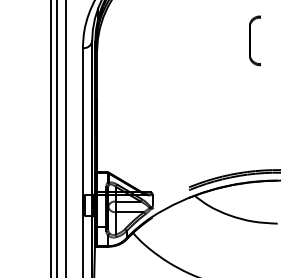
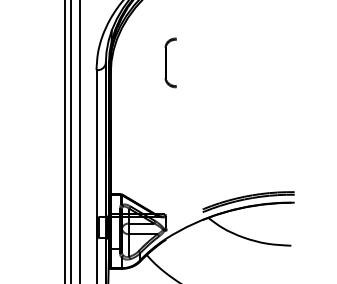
part: (254, 40) -> (170, 62), moved

